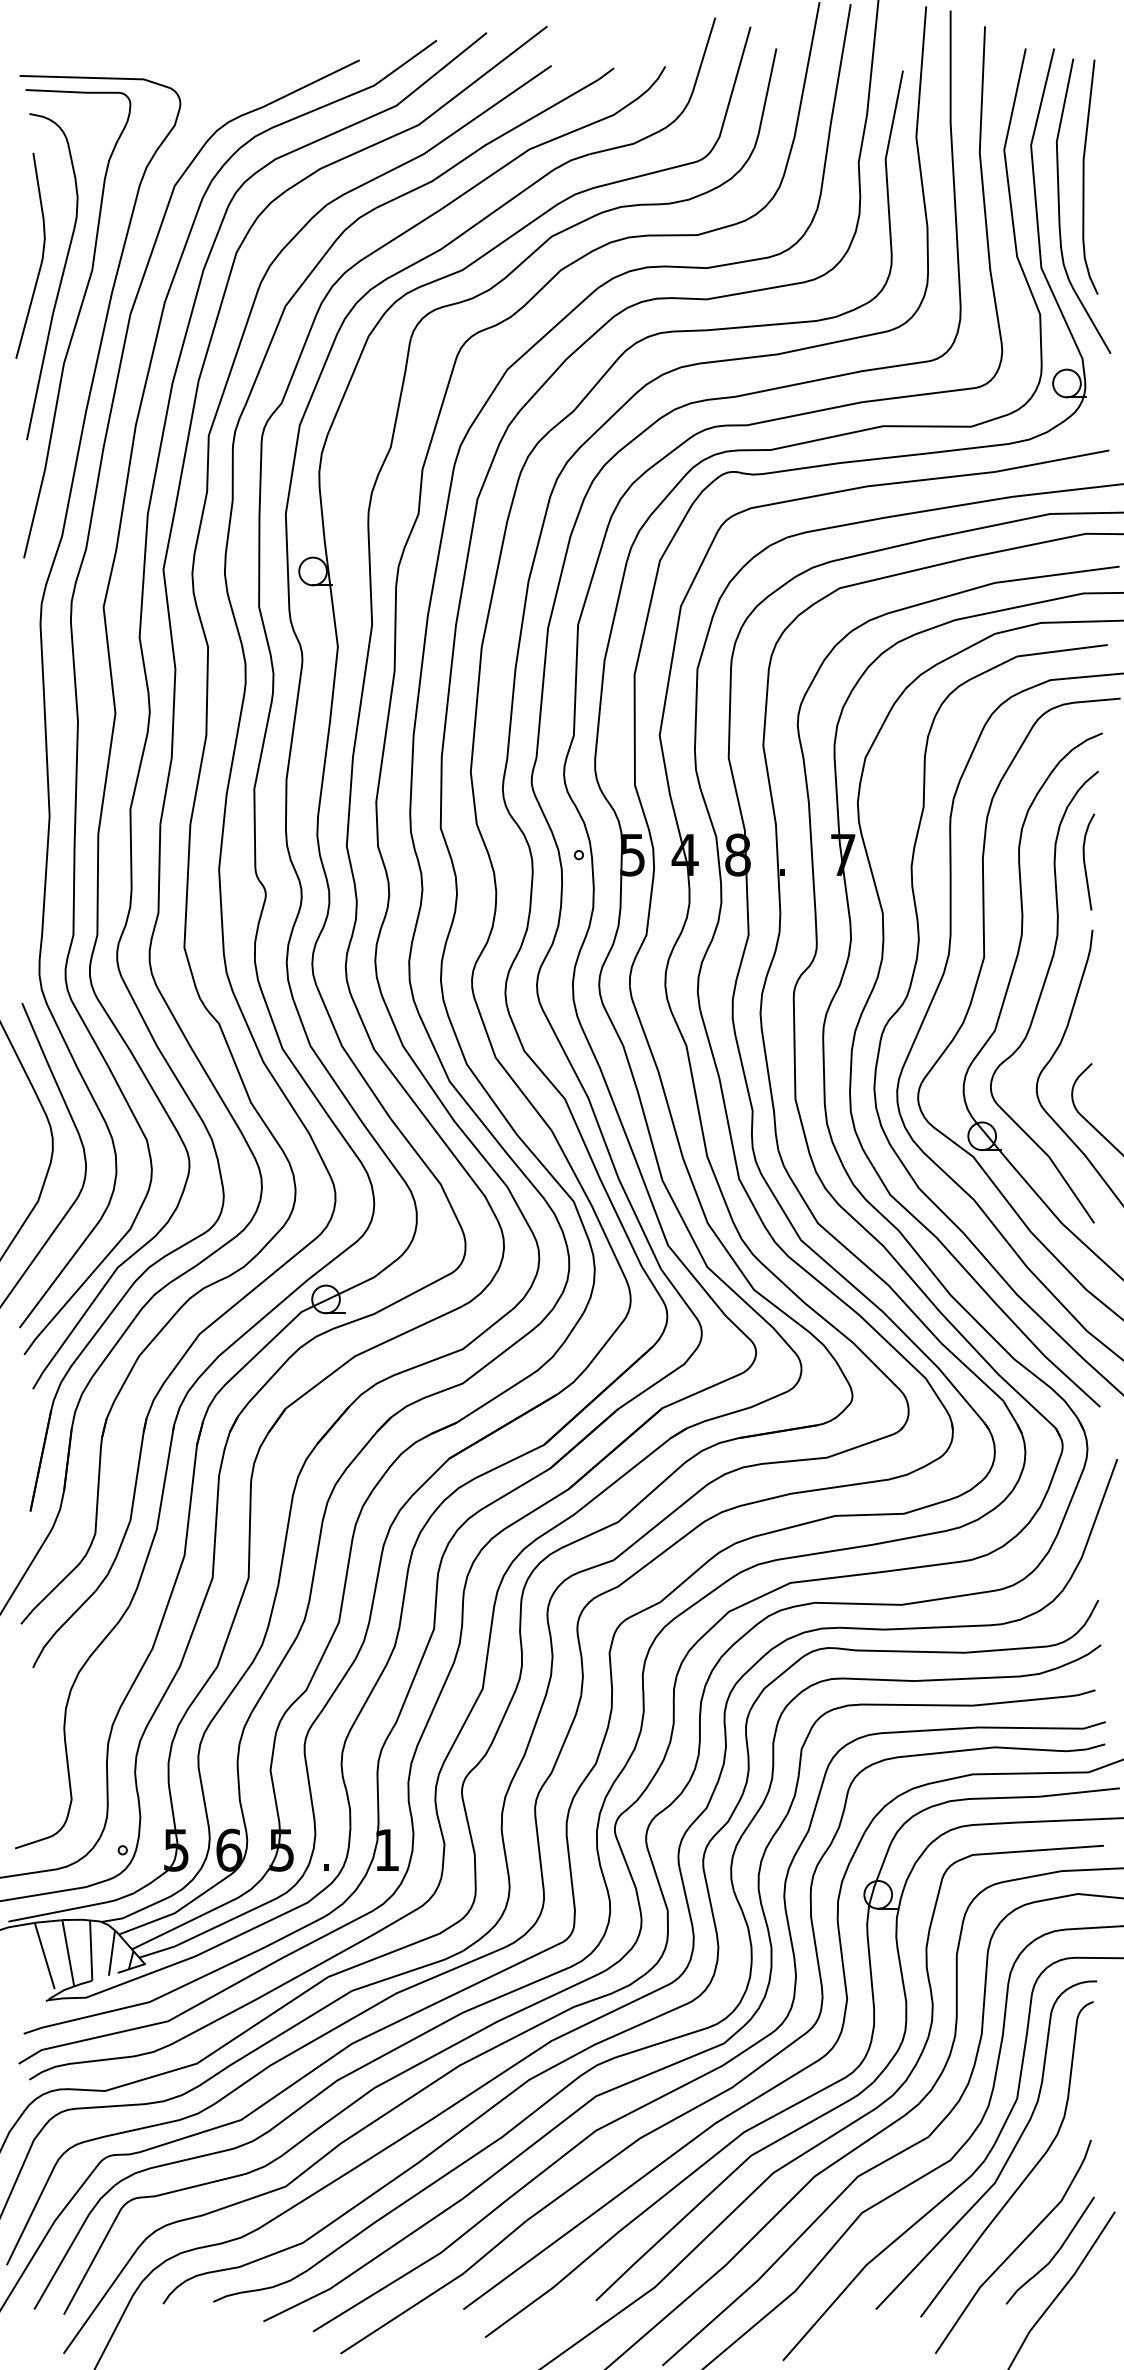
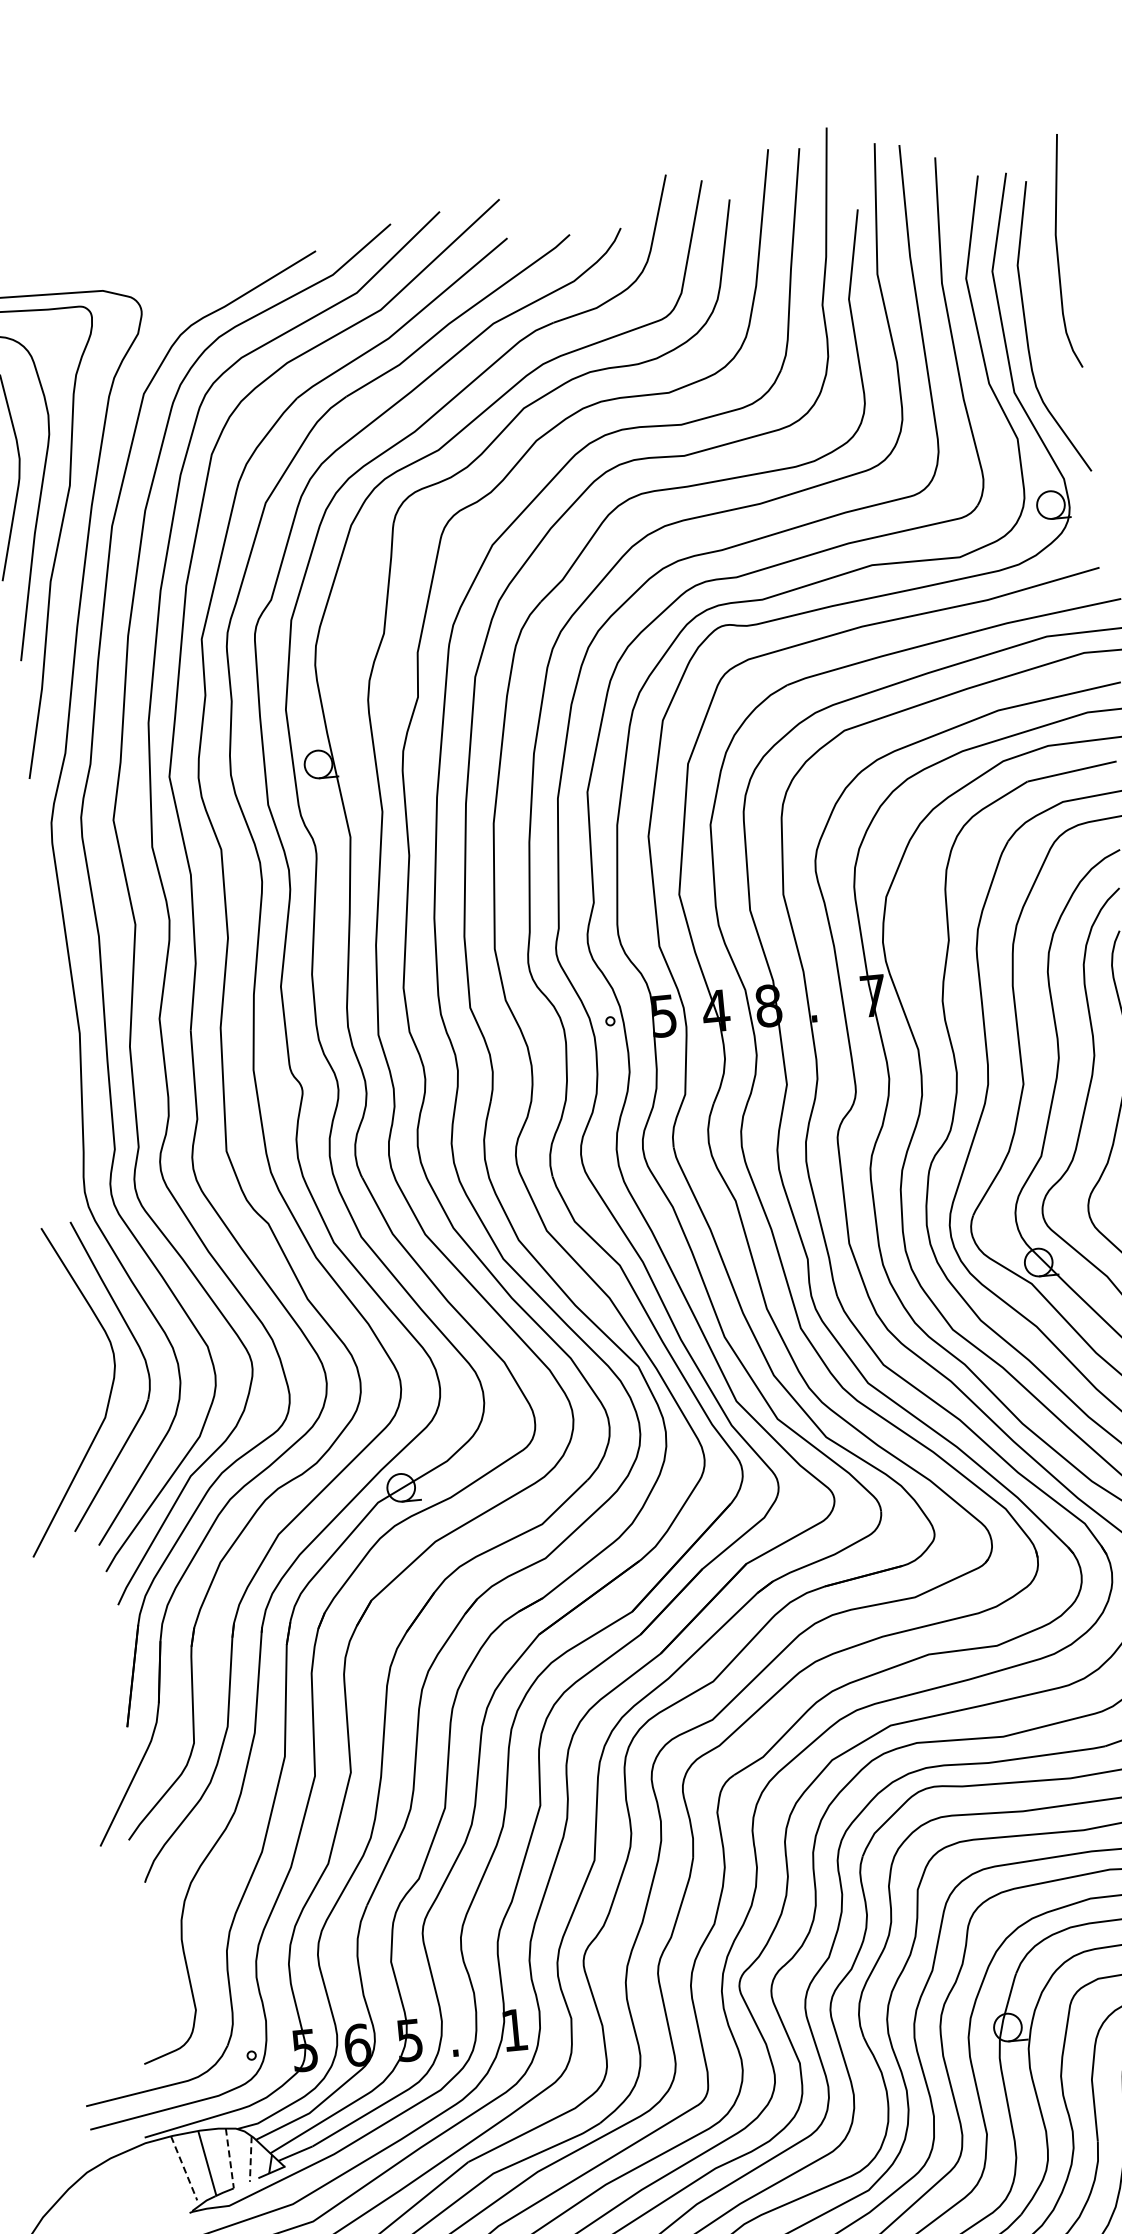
curve: (1084, 176) -> (1058, 251), moved
line: (91, 1951) -> (230, 2159), solid -> dashed
line: (111, 1953) -> (250, 2159), solid -> dashed
line: (44, 1956) -> (183, 2168), solid -> dashed

